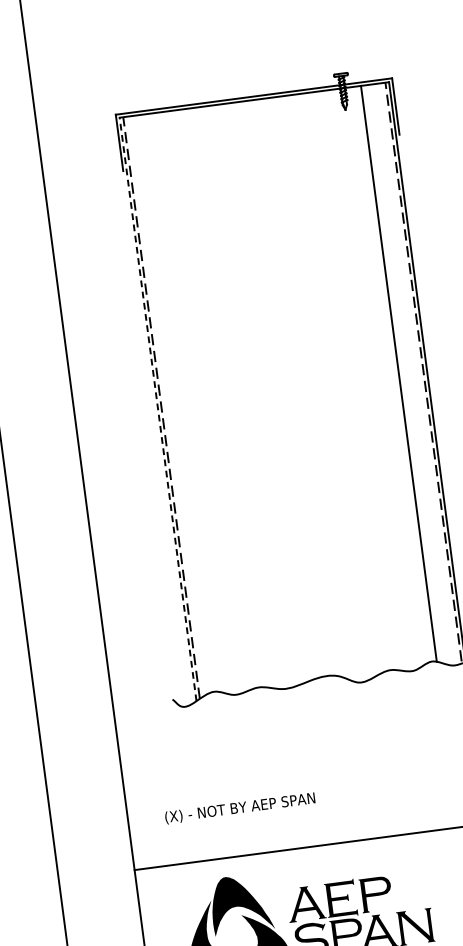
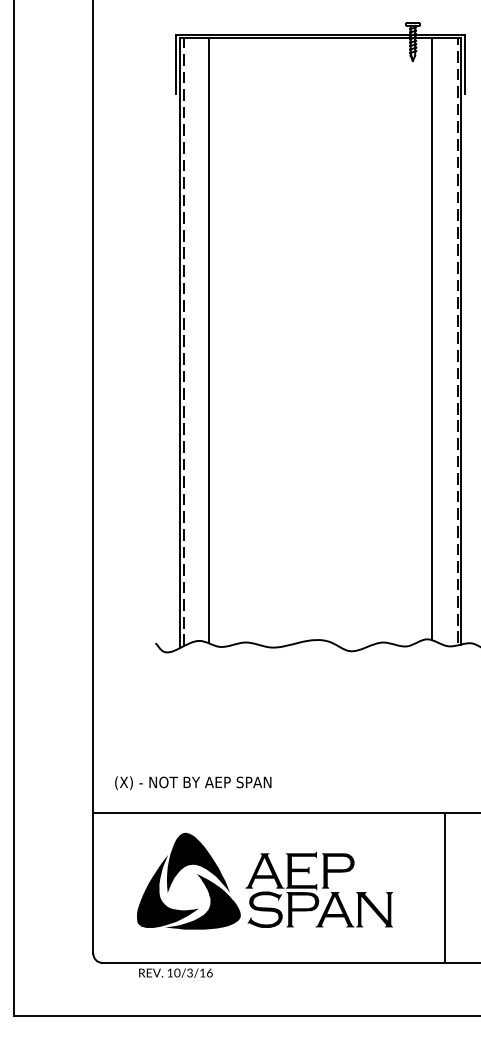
line: (186, 402) -> (209, 340), added
line: (157, 409) -> (179, 343), dashed -> solid
text: (240, 807) -> (193, 782), moved

